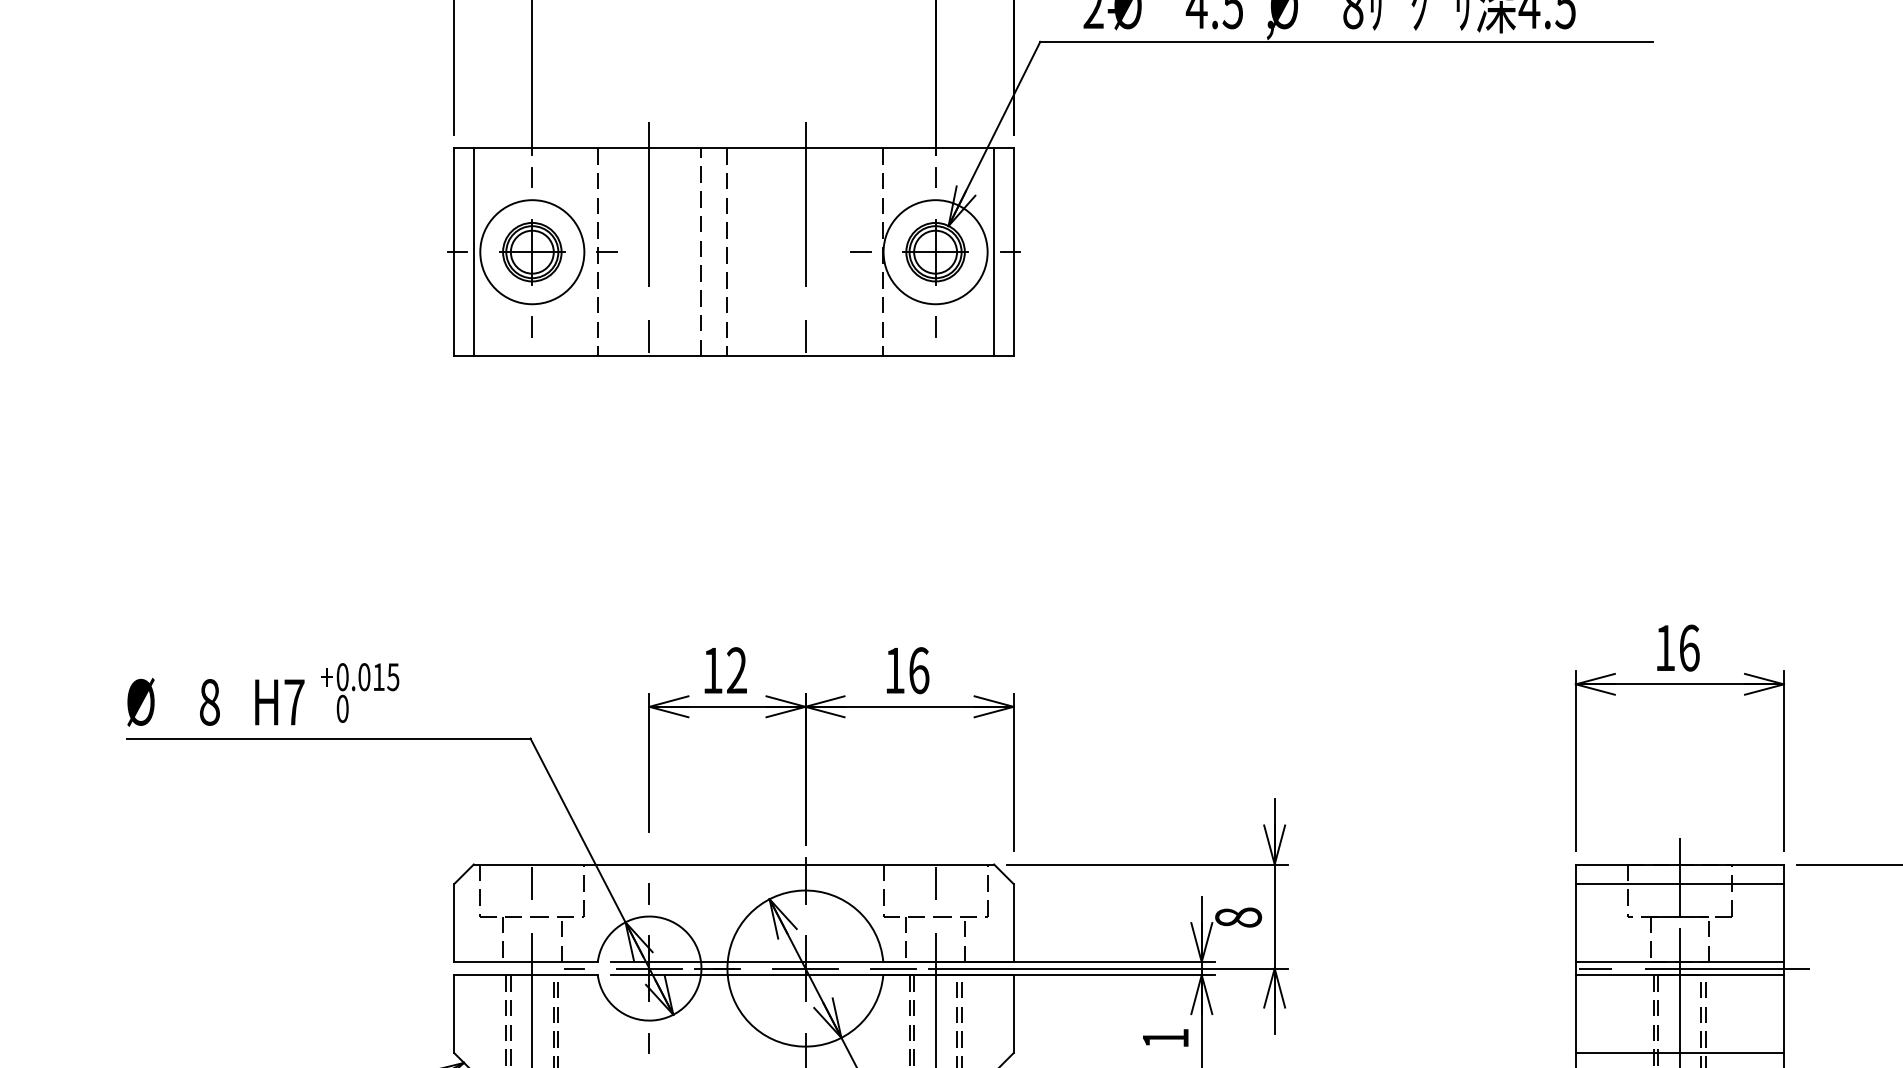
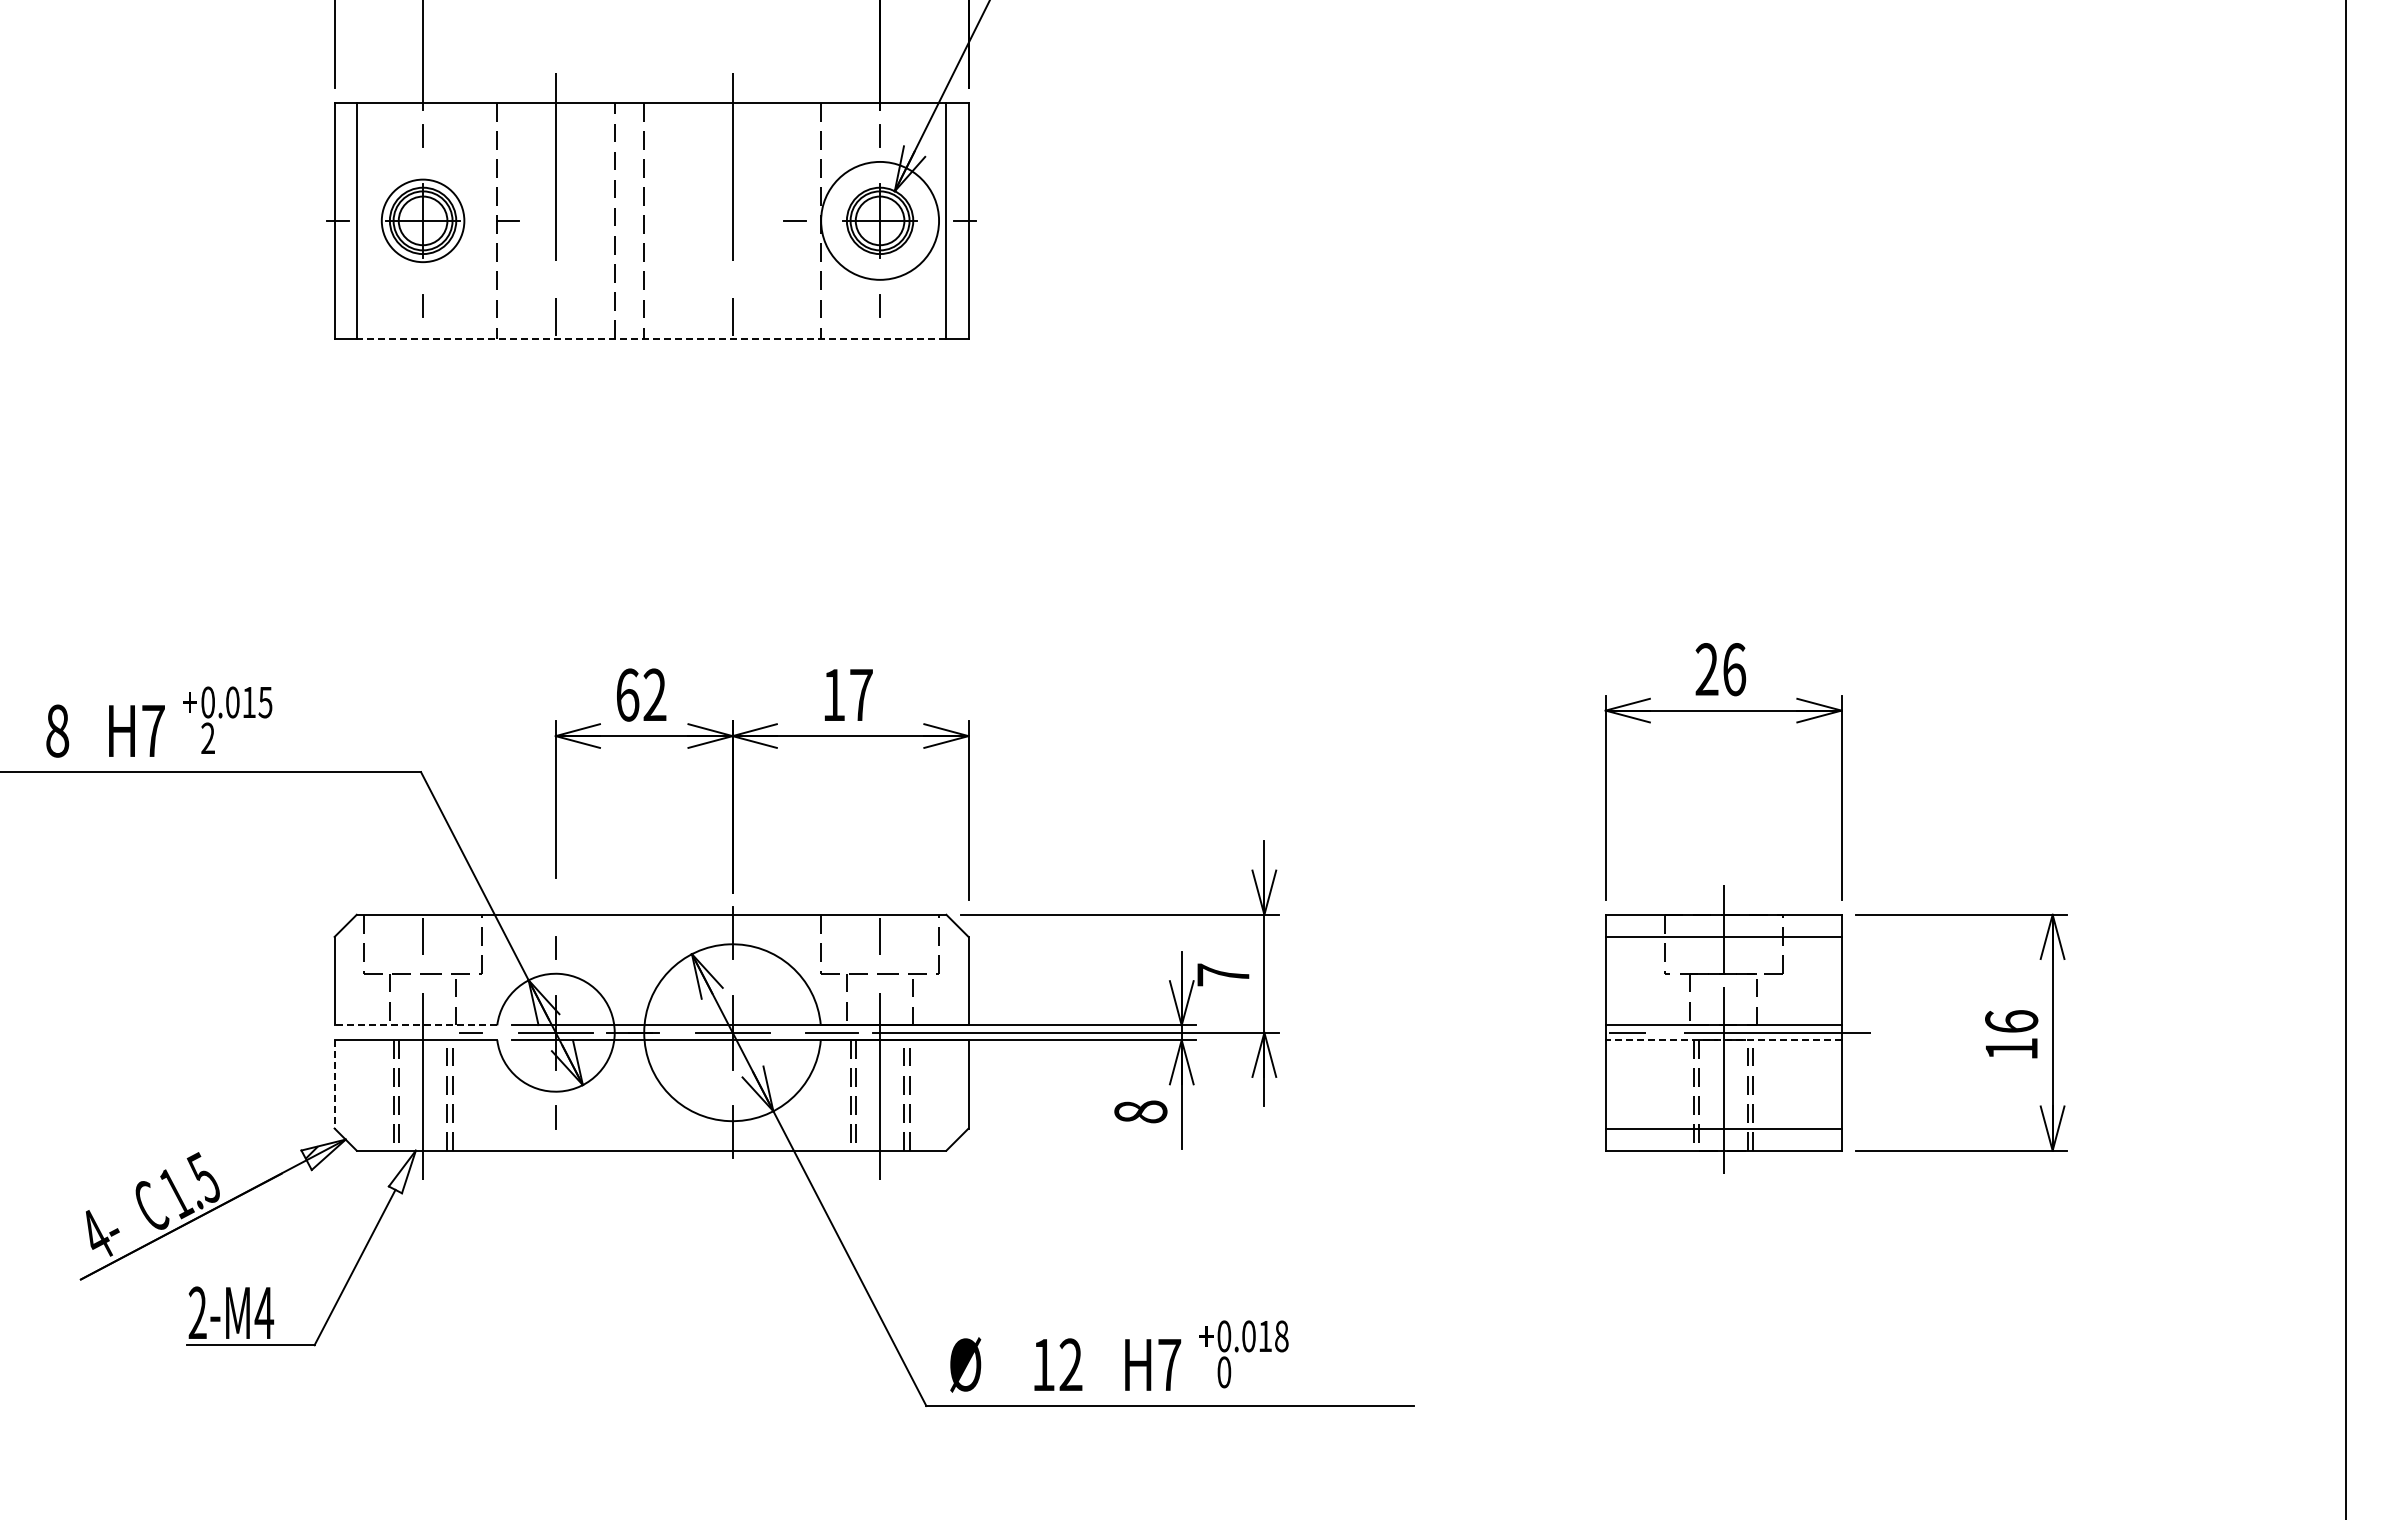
circle: (532, 251) -> (423, 220), size x0.7
line: (733, 355) -> (651, 338), solid -> dashed
text: (1664, 648) -> (1706, 669), 16 -> 26
text: (713, 670) -> (628, 694), 12 -> 62
text: (919, 670) -> (861, 694), 16 -> 17
text: (342, 708) -> (207, 738), 0 -> 2
text: (1238, 917) -> (1223, 974), 8 -> 7
line: (525, 962) -> (415, 1025), solid -> dashed
line: (1679, 975) -> (1723, 1040), solid -> dashed
line: (454, 1014) -> (334, 1084), solid -> dashed
text: (1165, 1038) -> (1140, 1111), 1 -> 8

